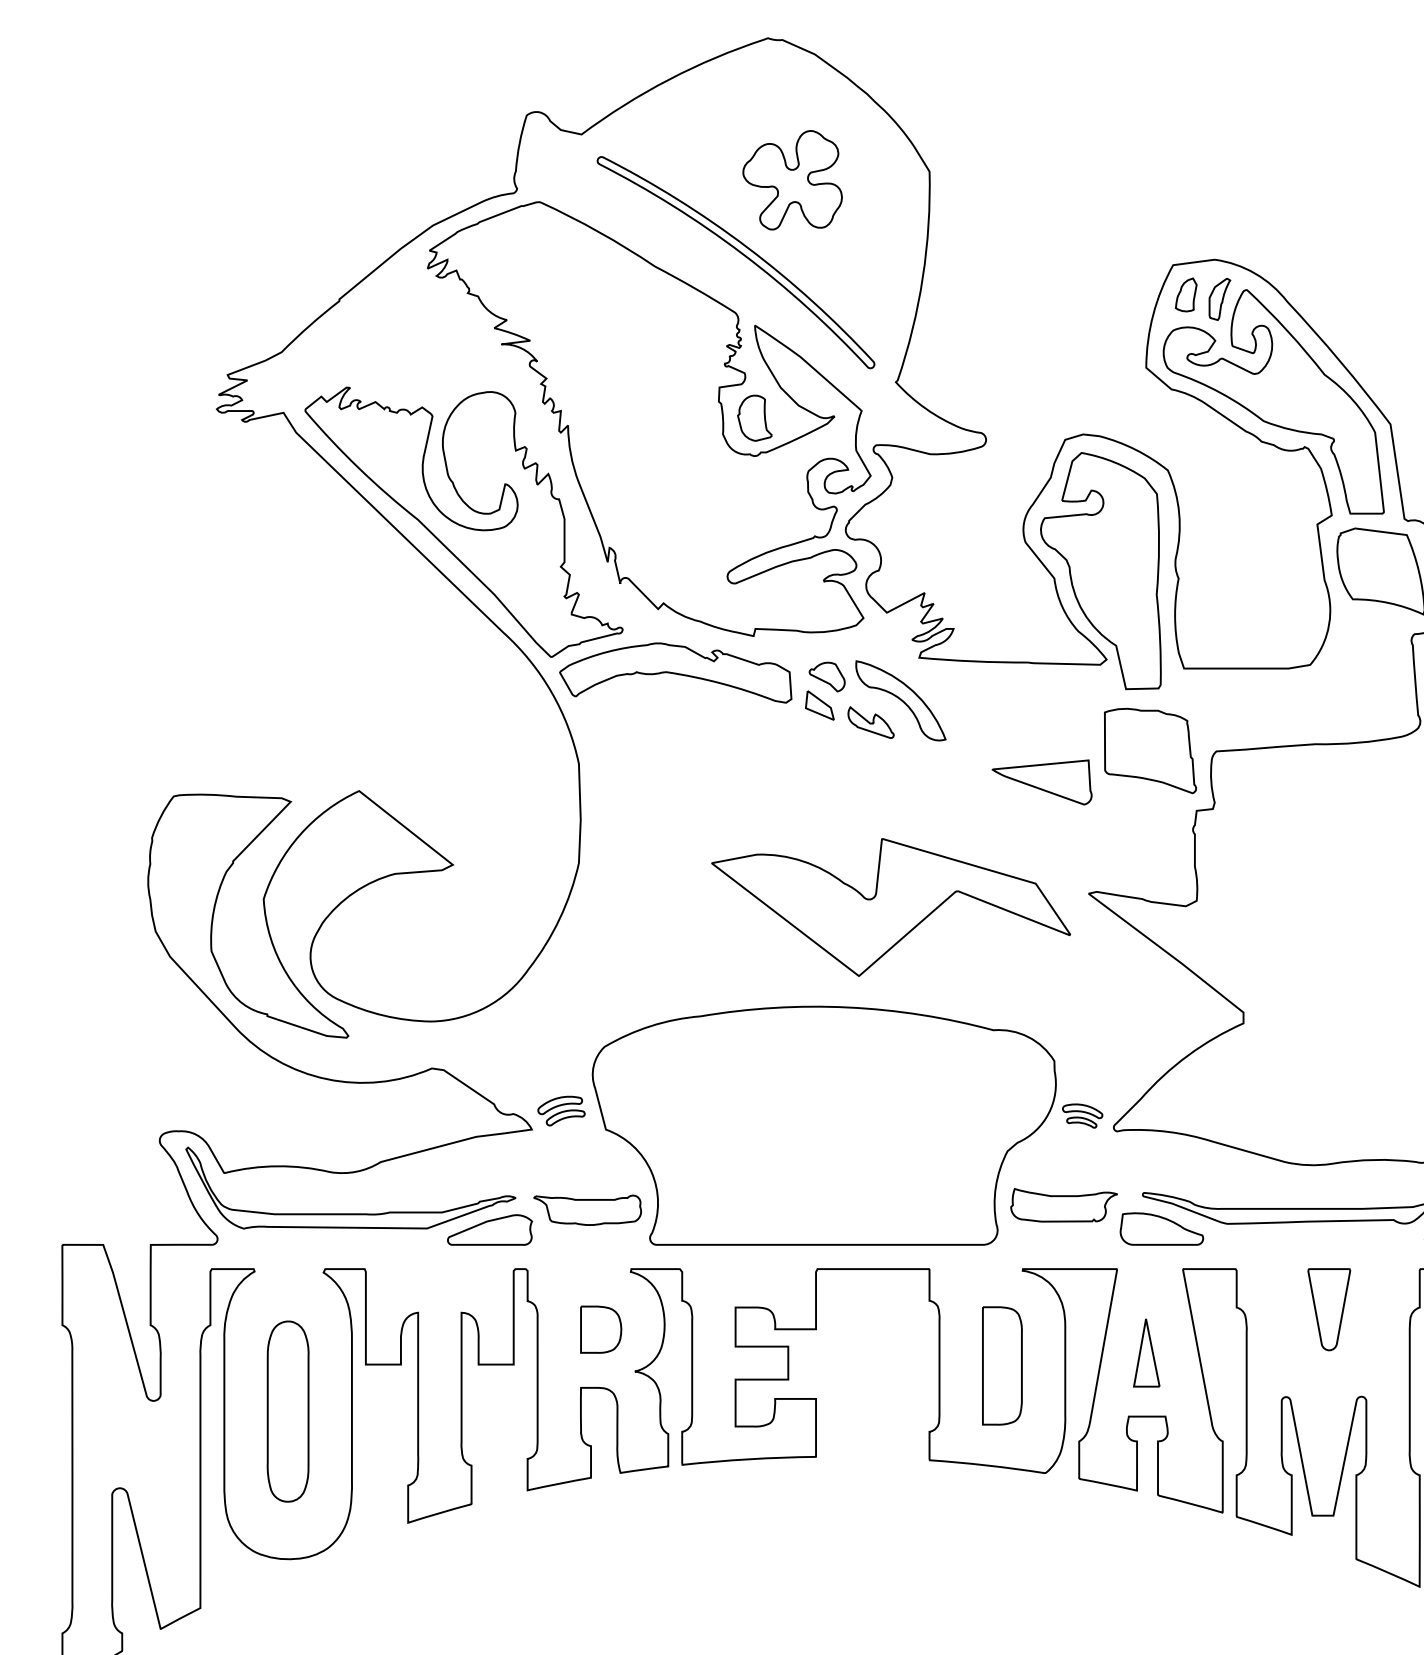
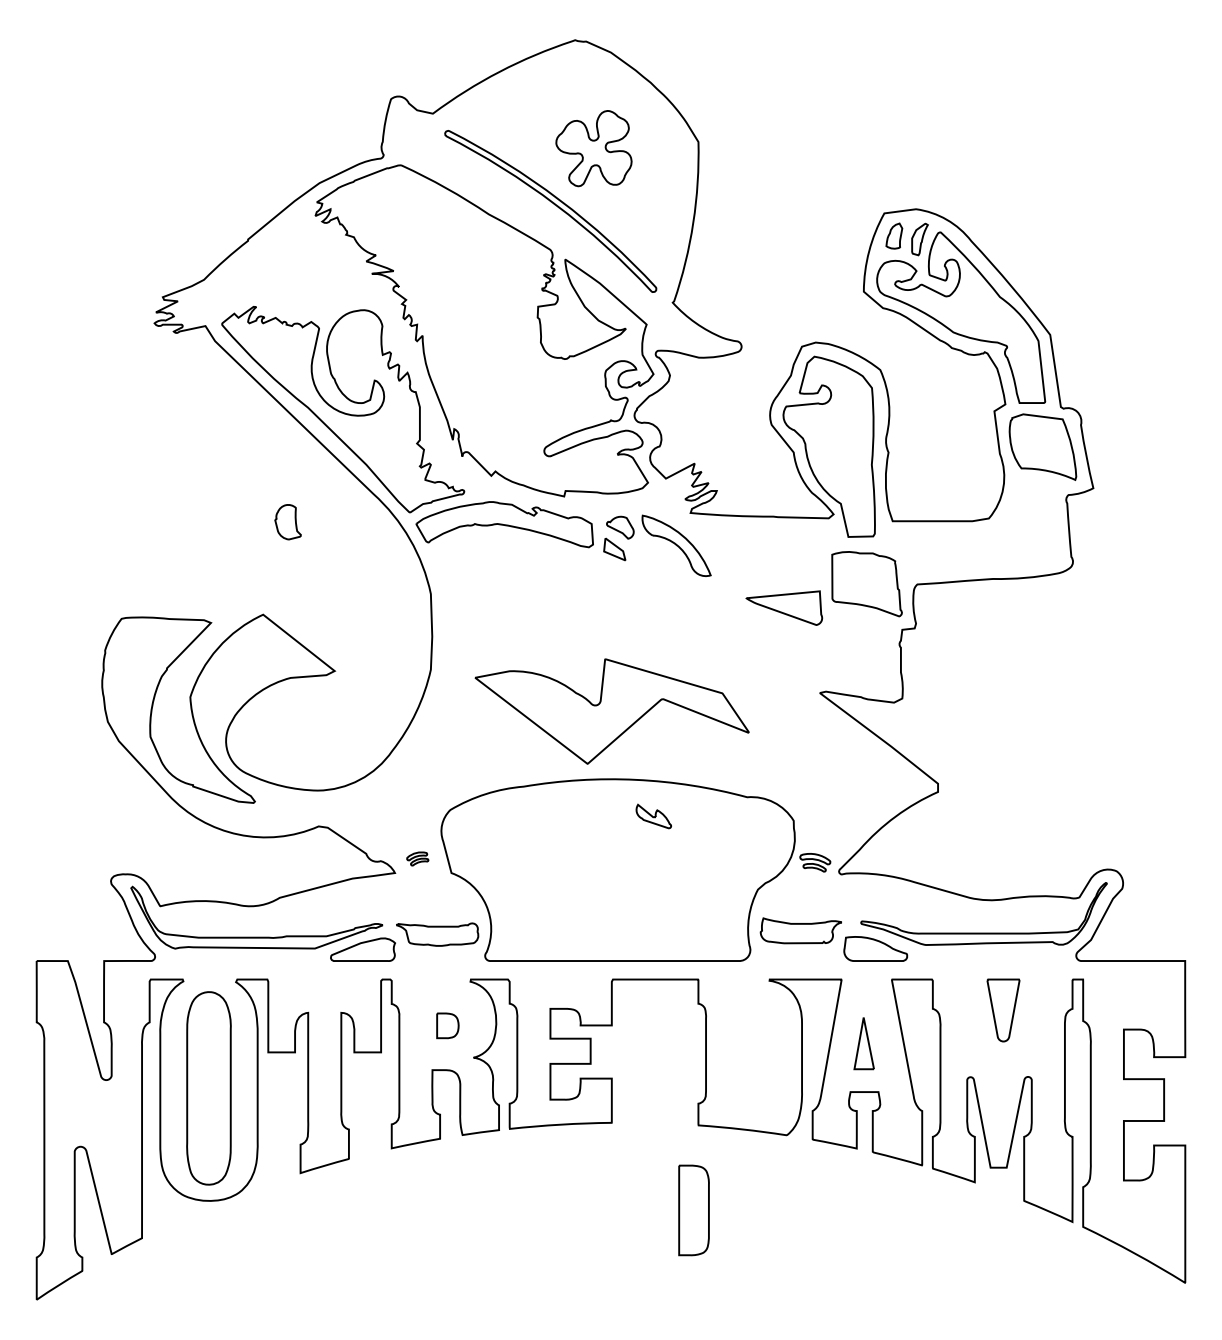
part: (754, 418) -> (287, 522), moved
part: (870, 722) -> (653, 816), moved
part: (890, 907) -> (611, 711), moved
part: (561, 1110) -> (417, 858), size x0.6
part: (600, 1329) -> (447, 1025), size x0.7
part: (1001, 1366) -> (693, 1210), moved
part: (287, 1410) -> (208, 1087), size x1.4

